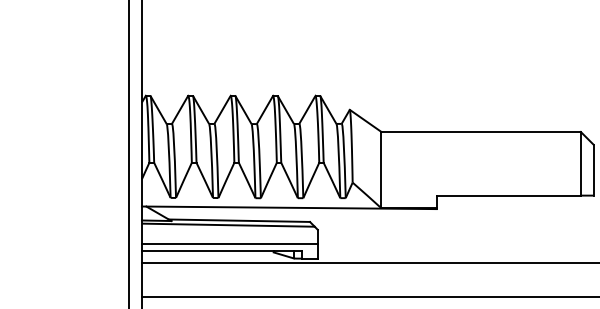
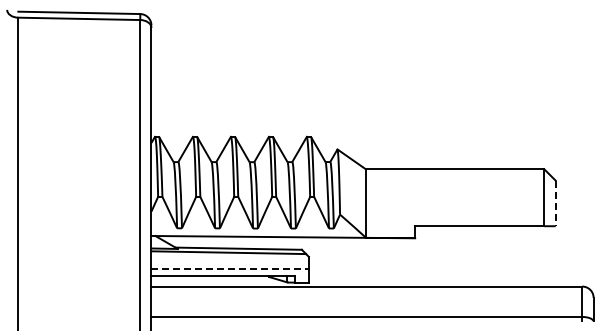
line: (593, 170) -> (555, 203), solid -> dashed
line: (230, 243) -> (230, 269), solid -> dashed

